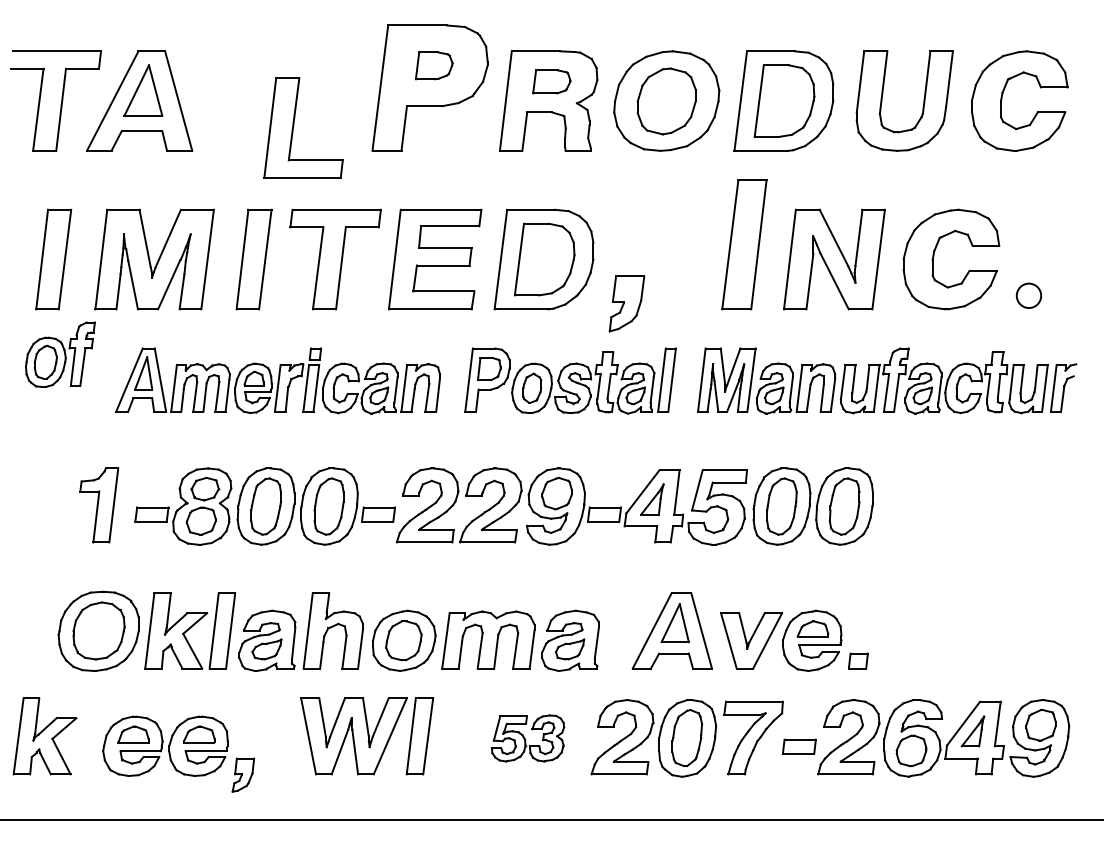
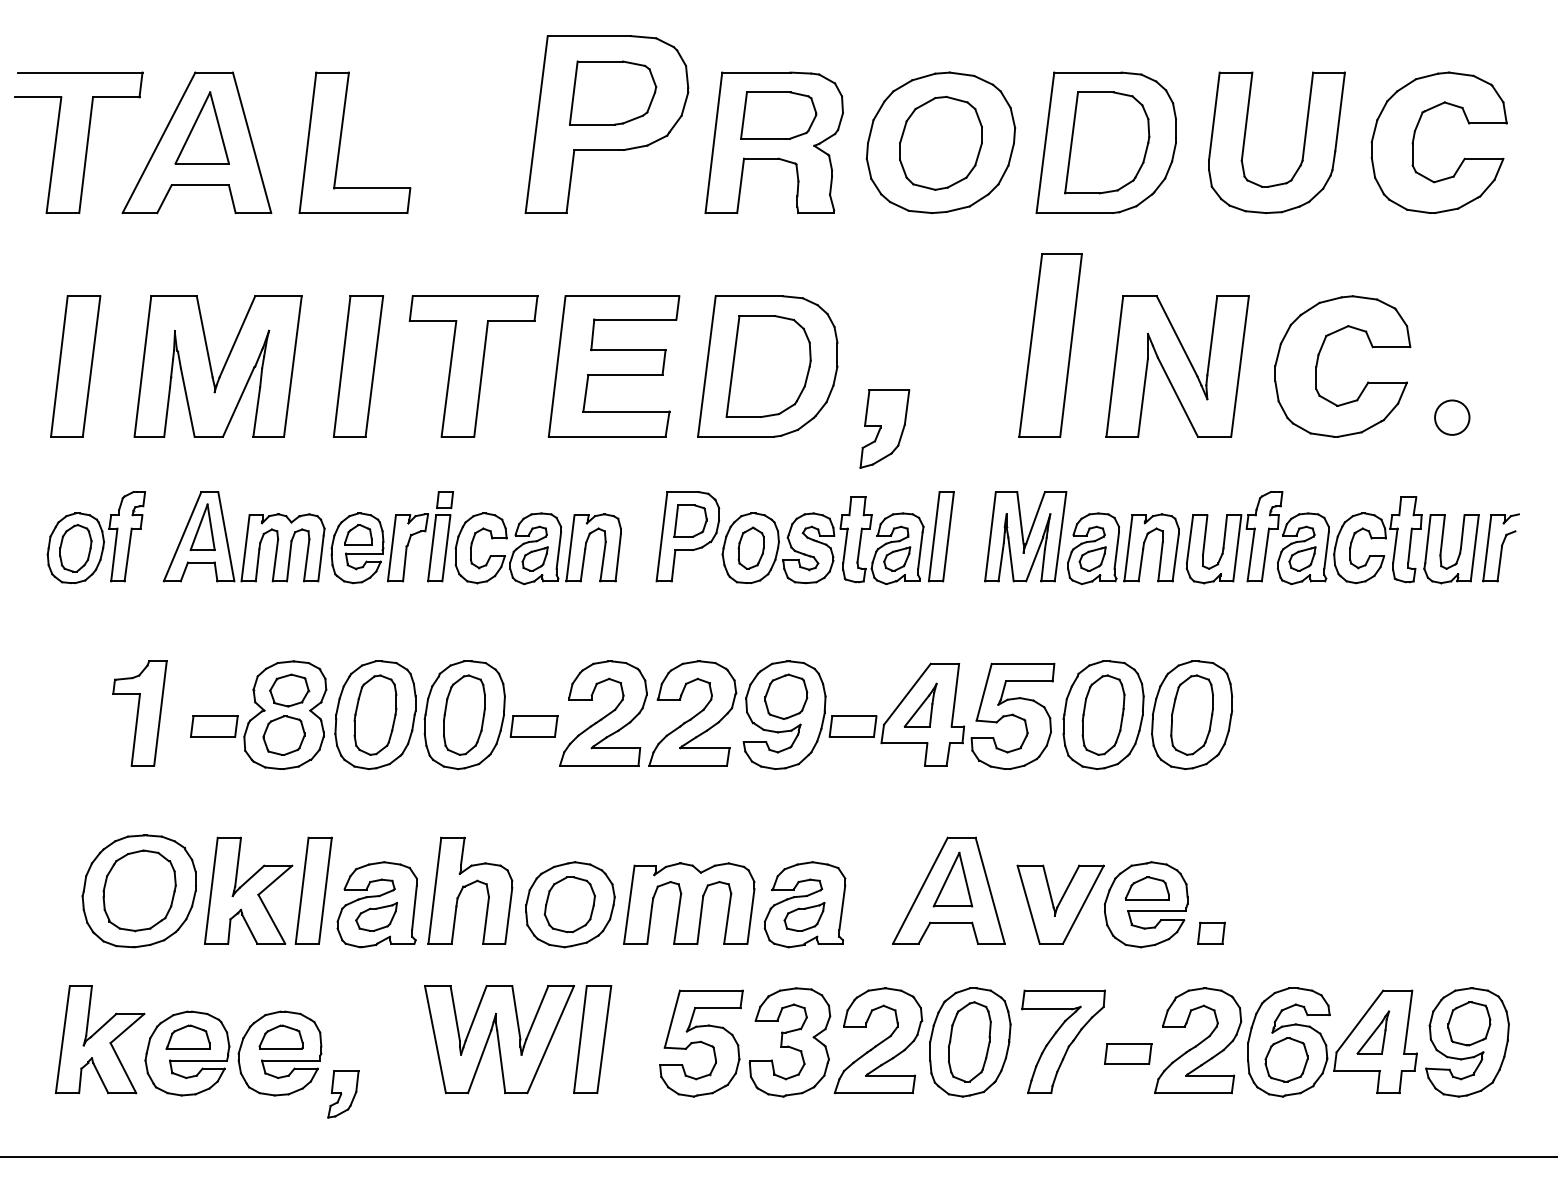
part: (433, 65) -> (611, 92), size x1.67
part: (551, 81) -> (778, 115), size x1.43
part: (294, 126) -> (342, 140), moved
part: (60, 354) -> (96, 537), moved
part: (44, 736) -> (99, 1039), moved
part: (527, 738) -> (744, 1042), size x1.67

